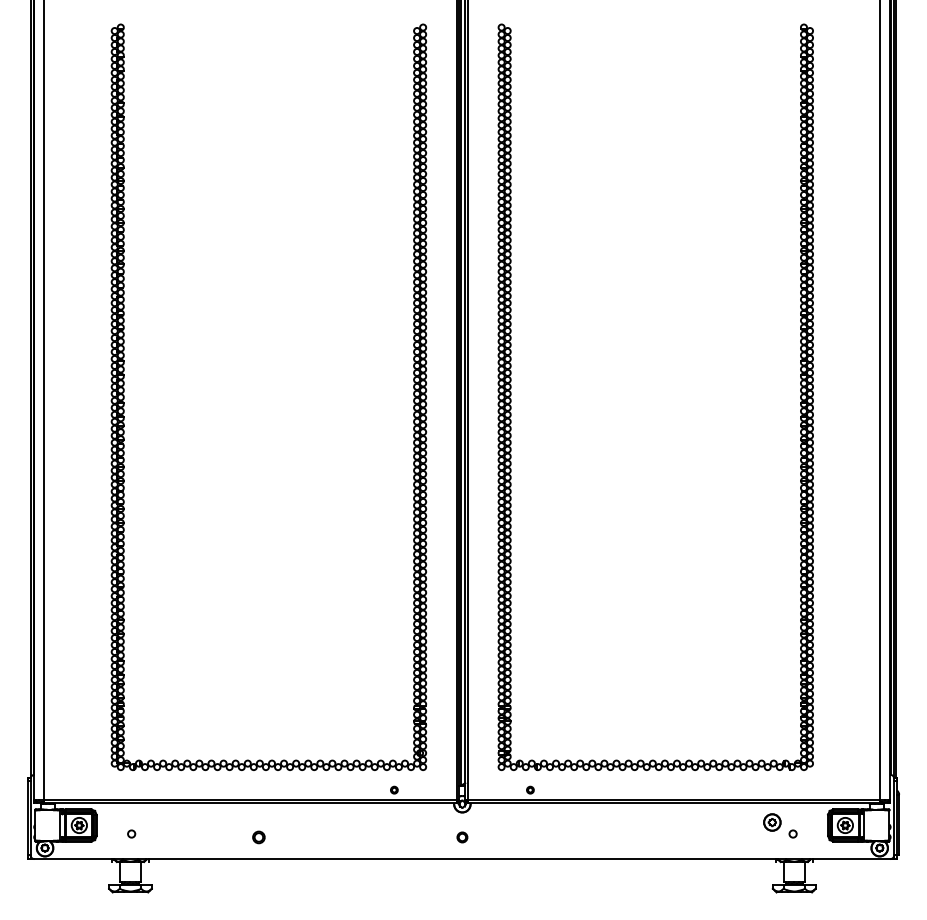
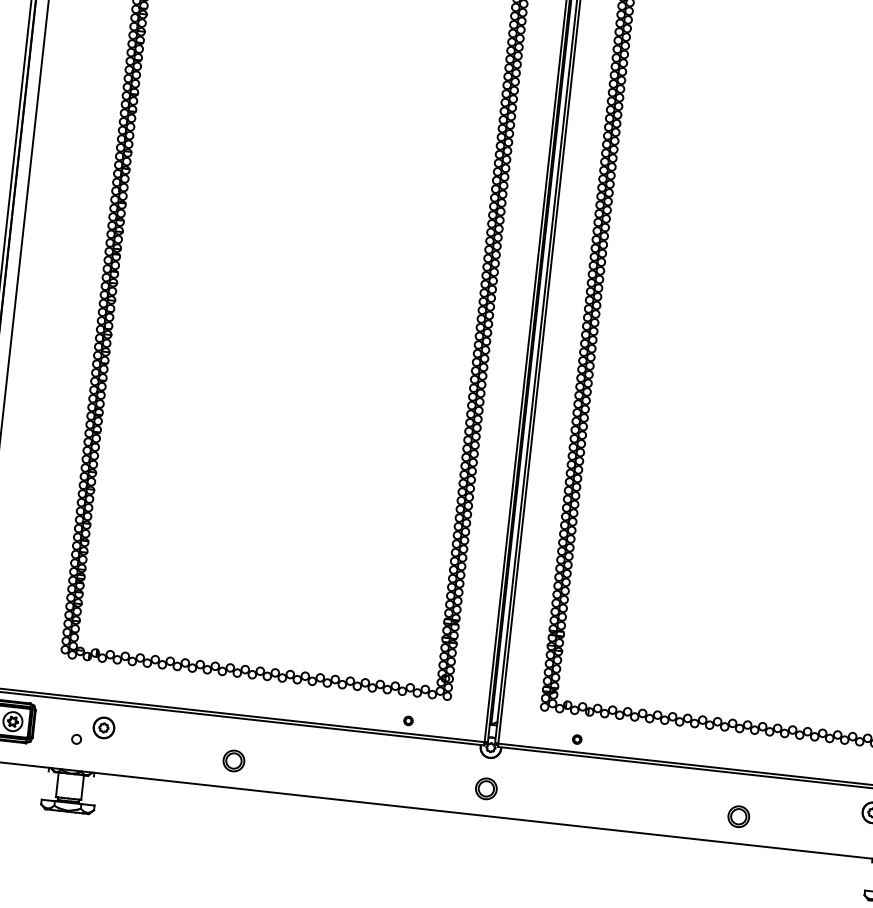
part: (152, 822) -> (104, 727), added
part: (258, 837) -> (233, 761), size x1.43
circle: (462, 837) -> (486, 788), size x1.67
part: (665, 837) -> (738, 816), added

